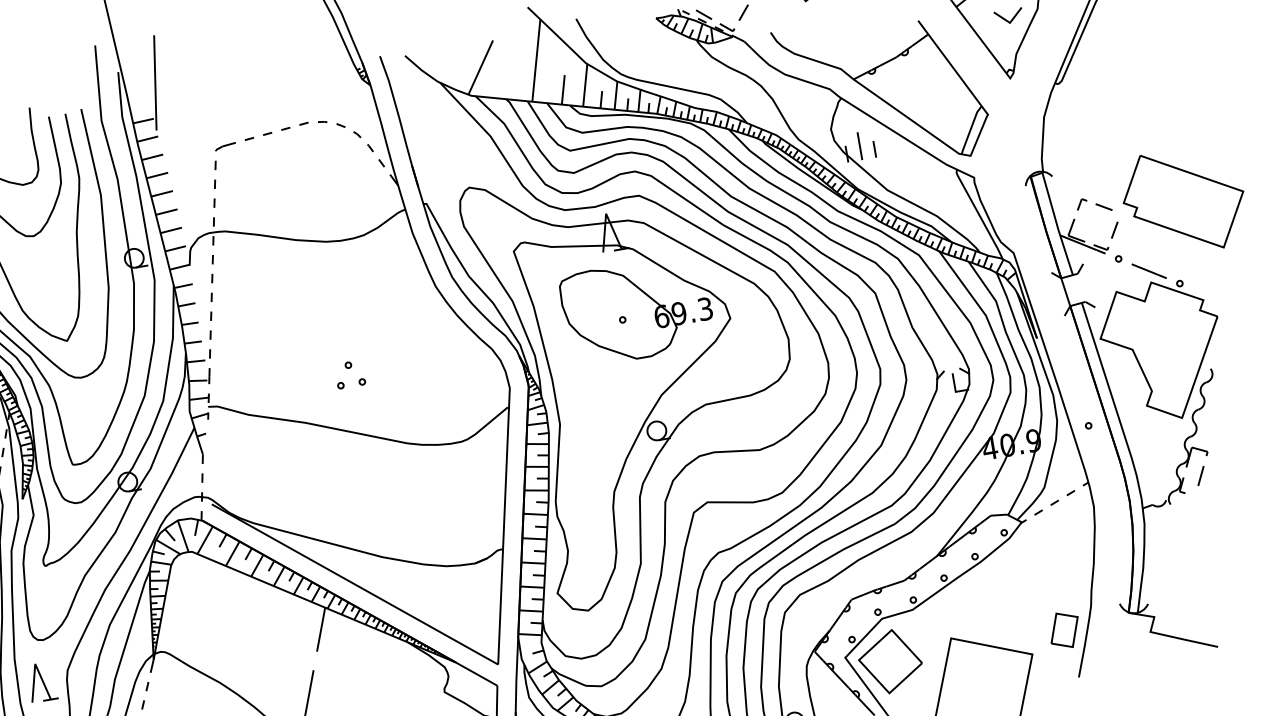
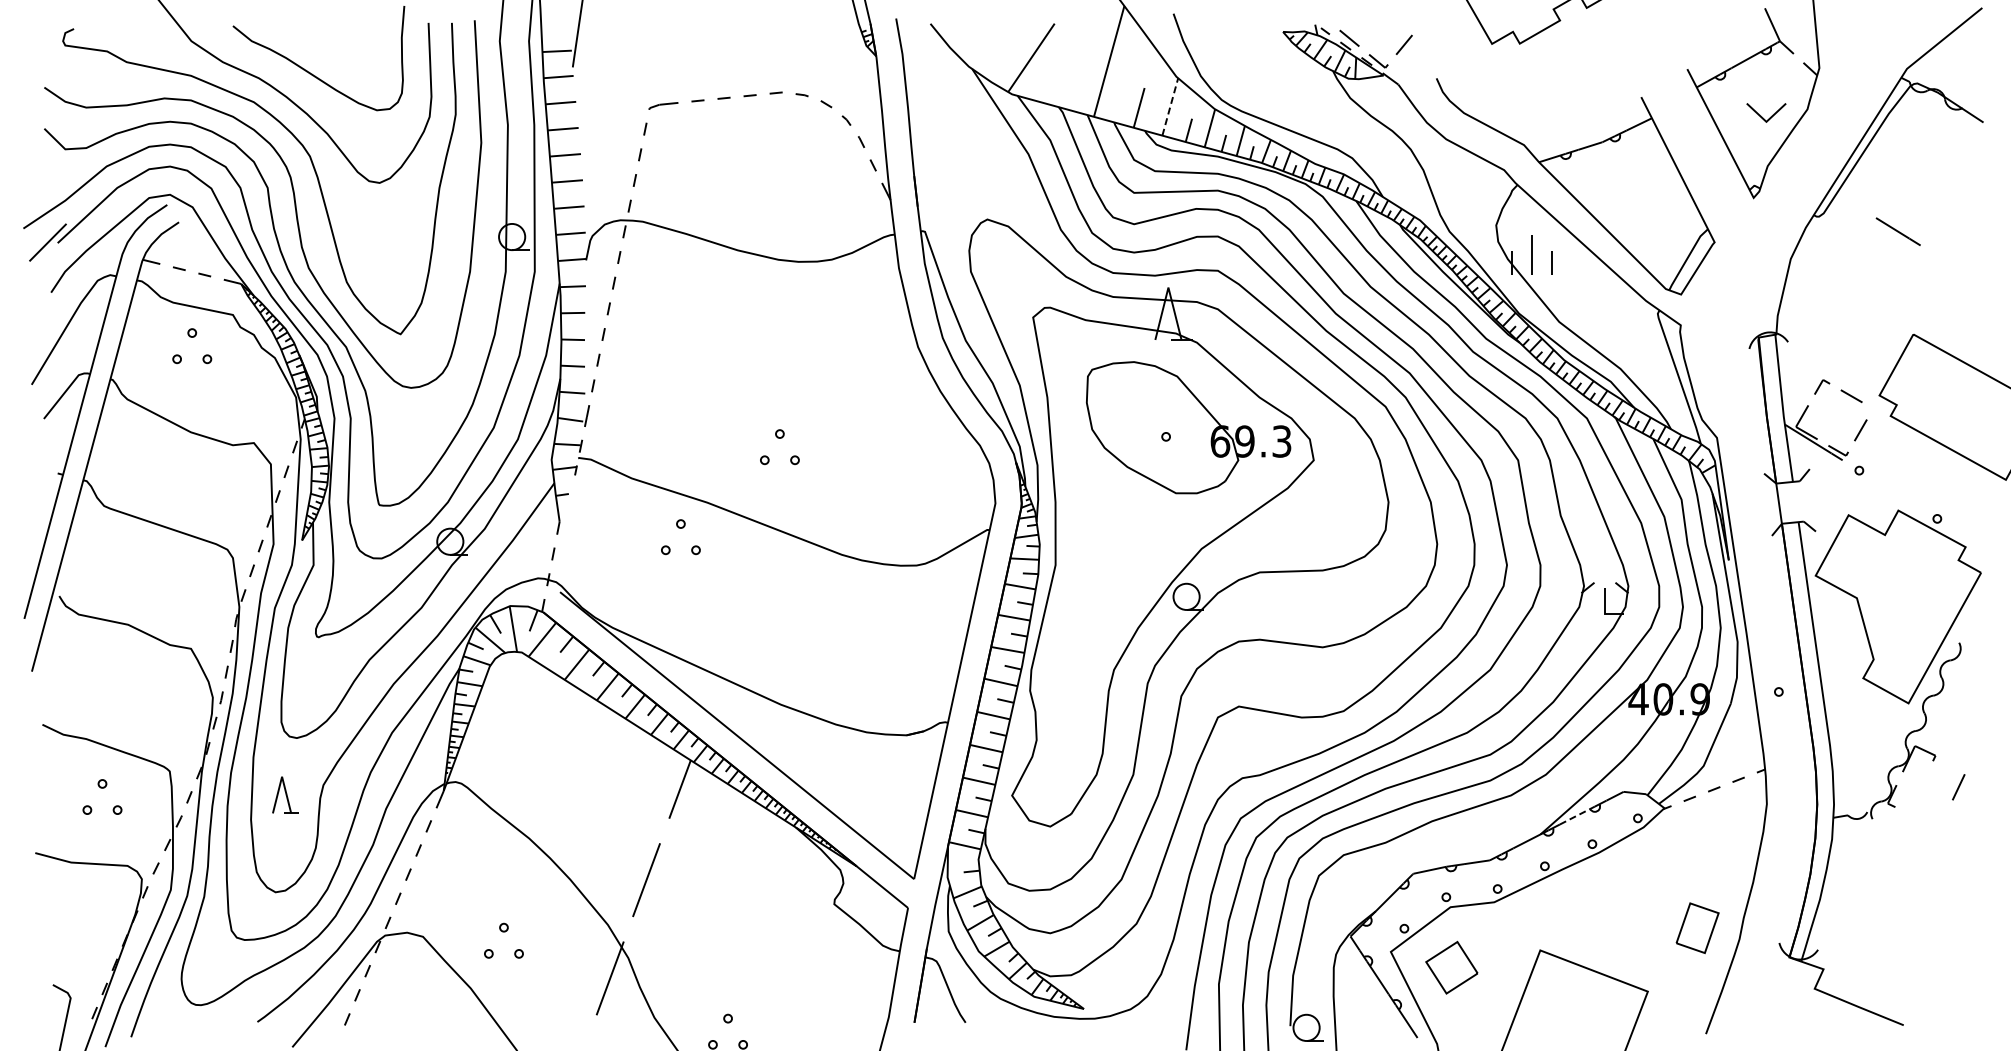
line: (585, 85) -> (1170, 106), solid -> dashed
line: (1148, 271) -> (1897, 231), moved
part: (289, 444) -> (680, 528), added
line: (1200, 476) -> (1958, 787), moved
line: (960, 538) -> (1577, 815), solid -> dashed
part: (1064, 630) -> (1697, 928), moved
part: (890, 661) -> (1451, 967), size x0.6
part: (41, 681) -> (285, 794), size x0.7

